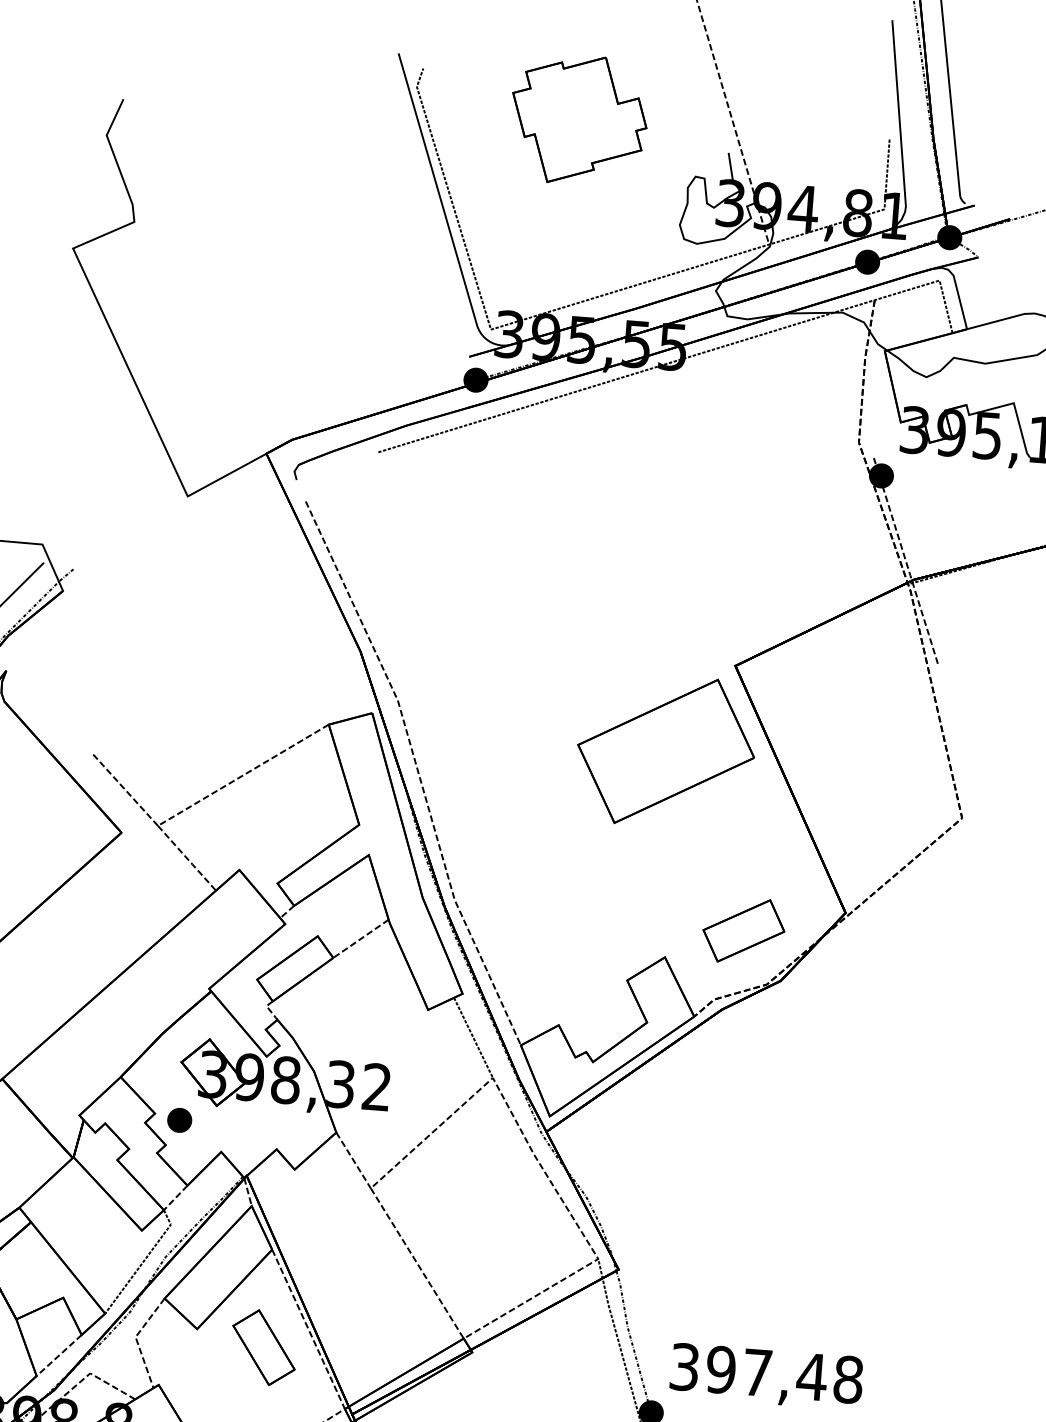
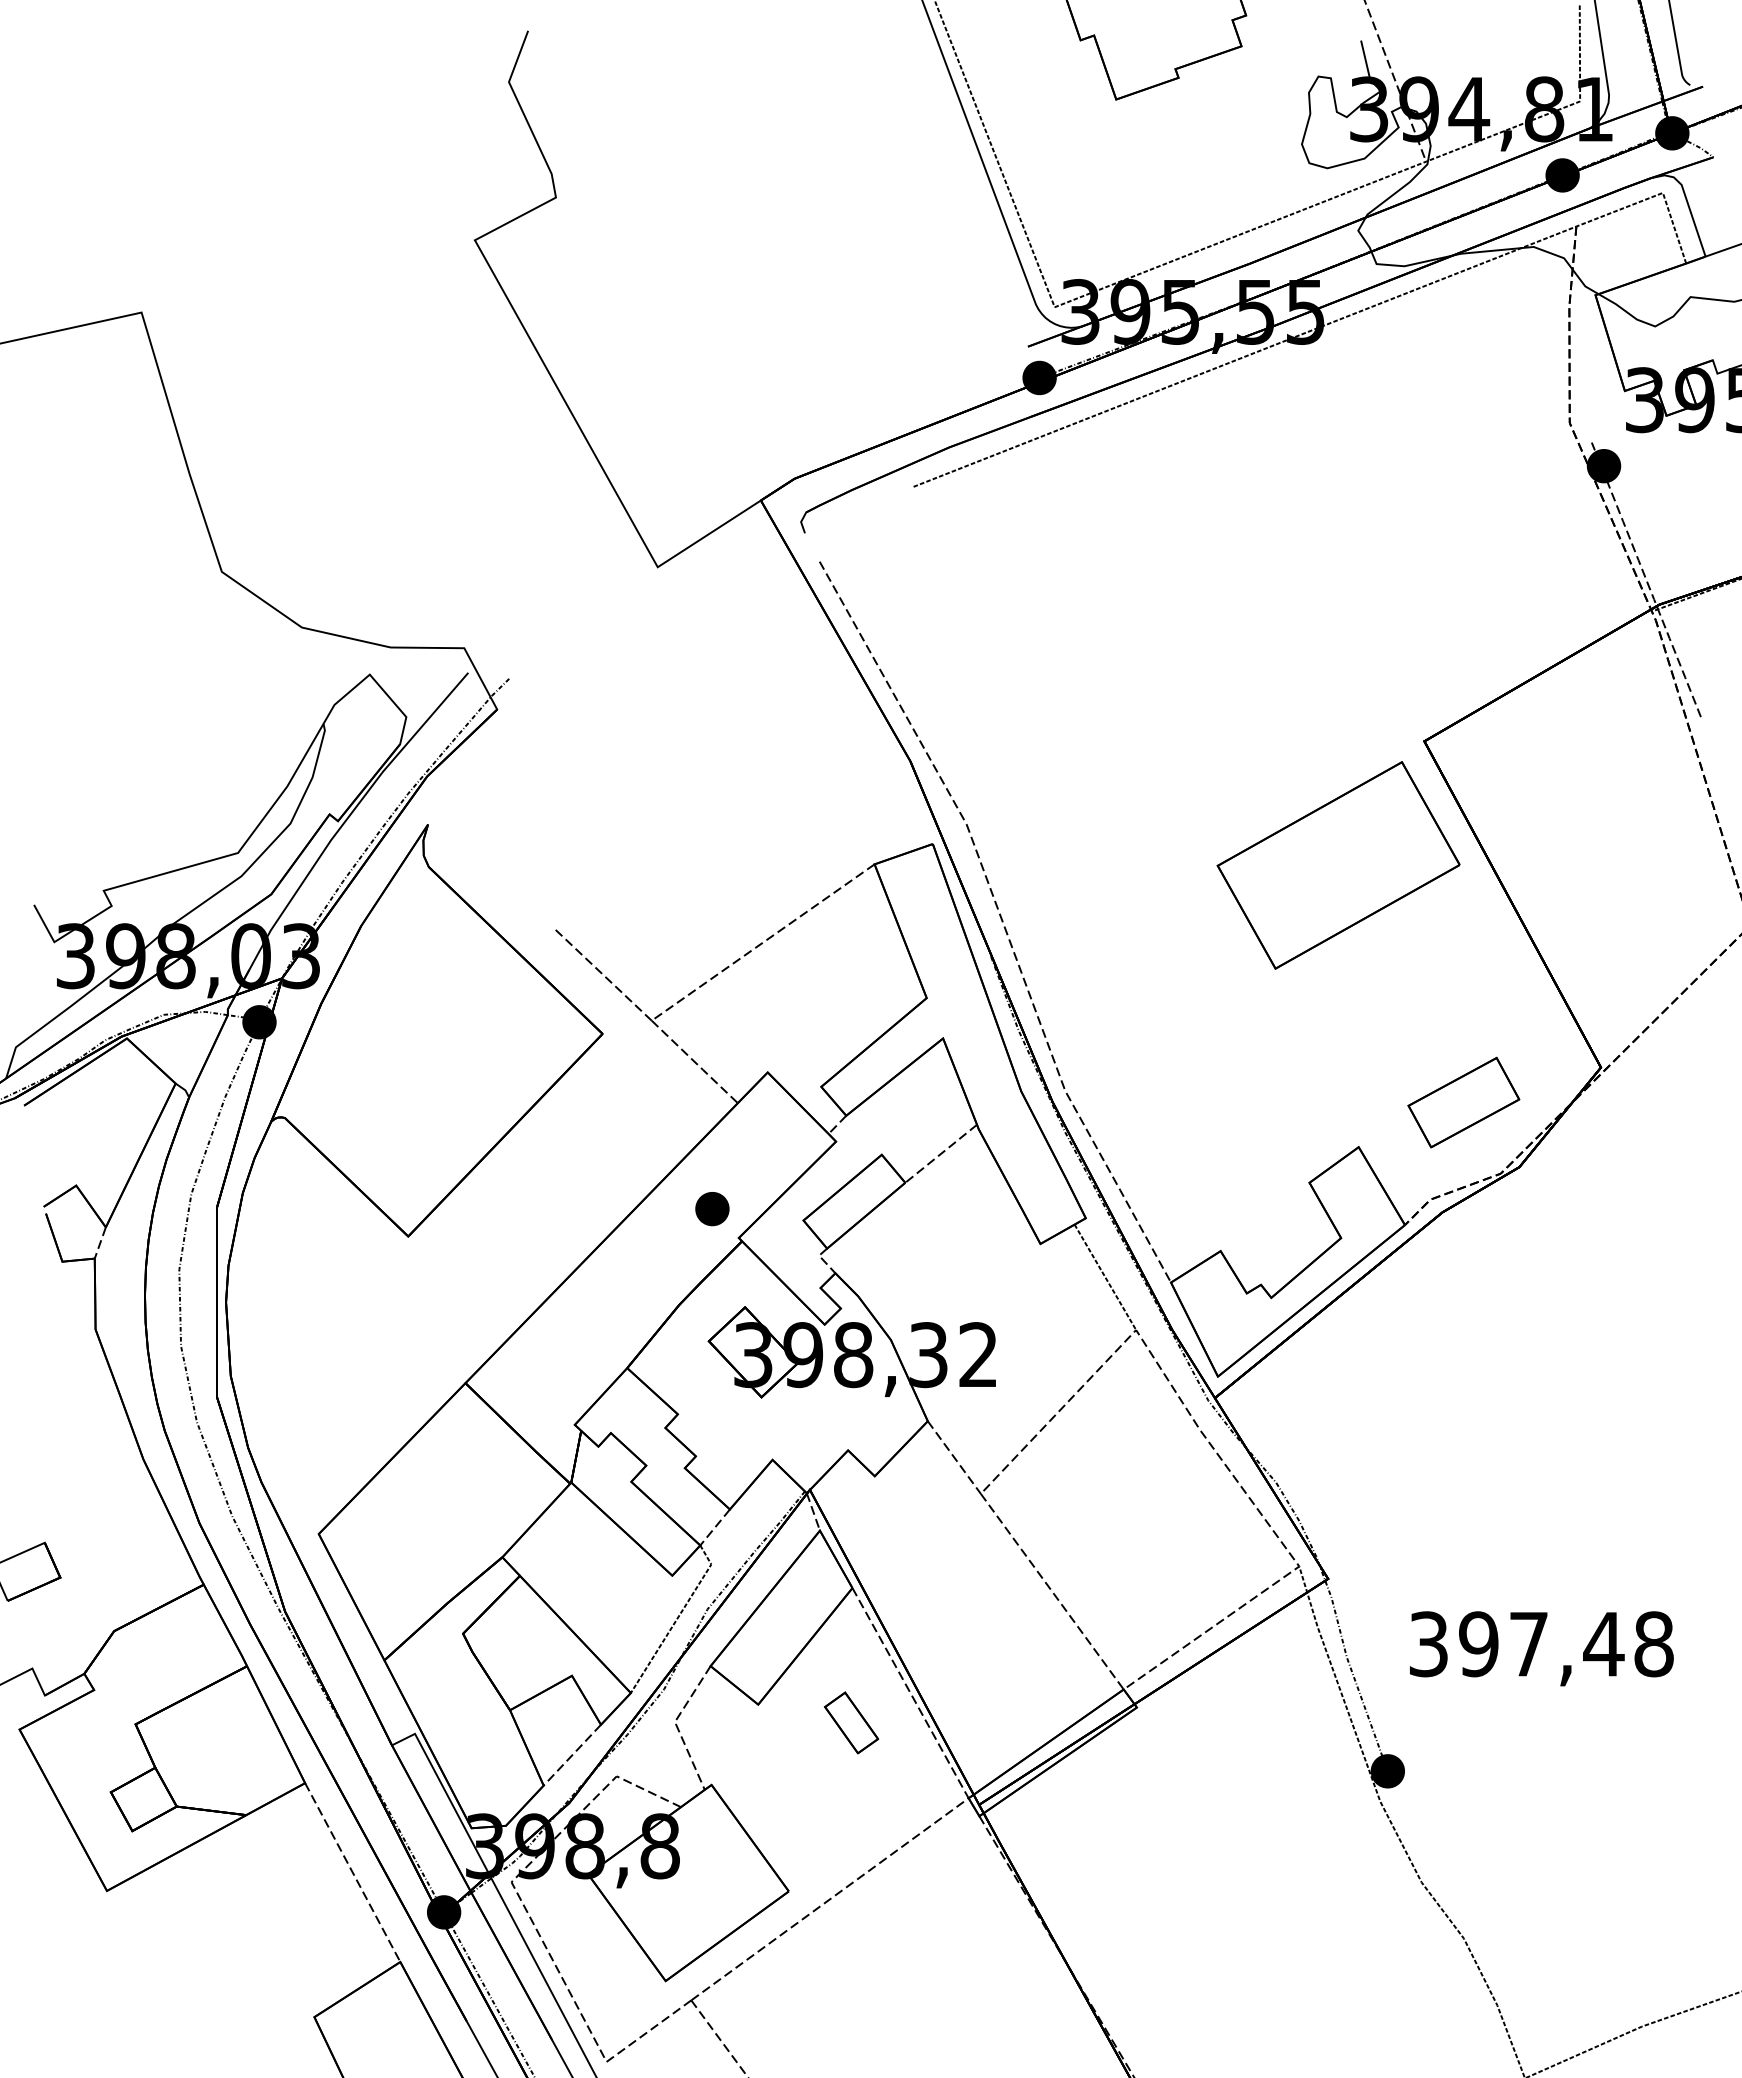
part: (179, 1120) -> (712, 1209), moved
part: (263, 1347) -> (851, 1722), size x0.6
text: (766, 1376) -> (1541, 1648), moved

